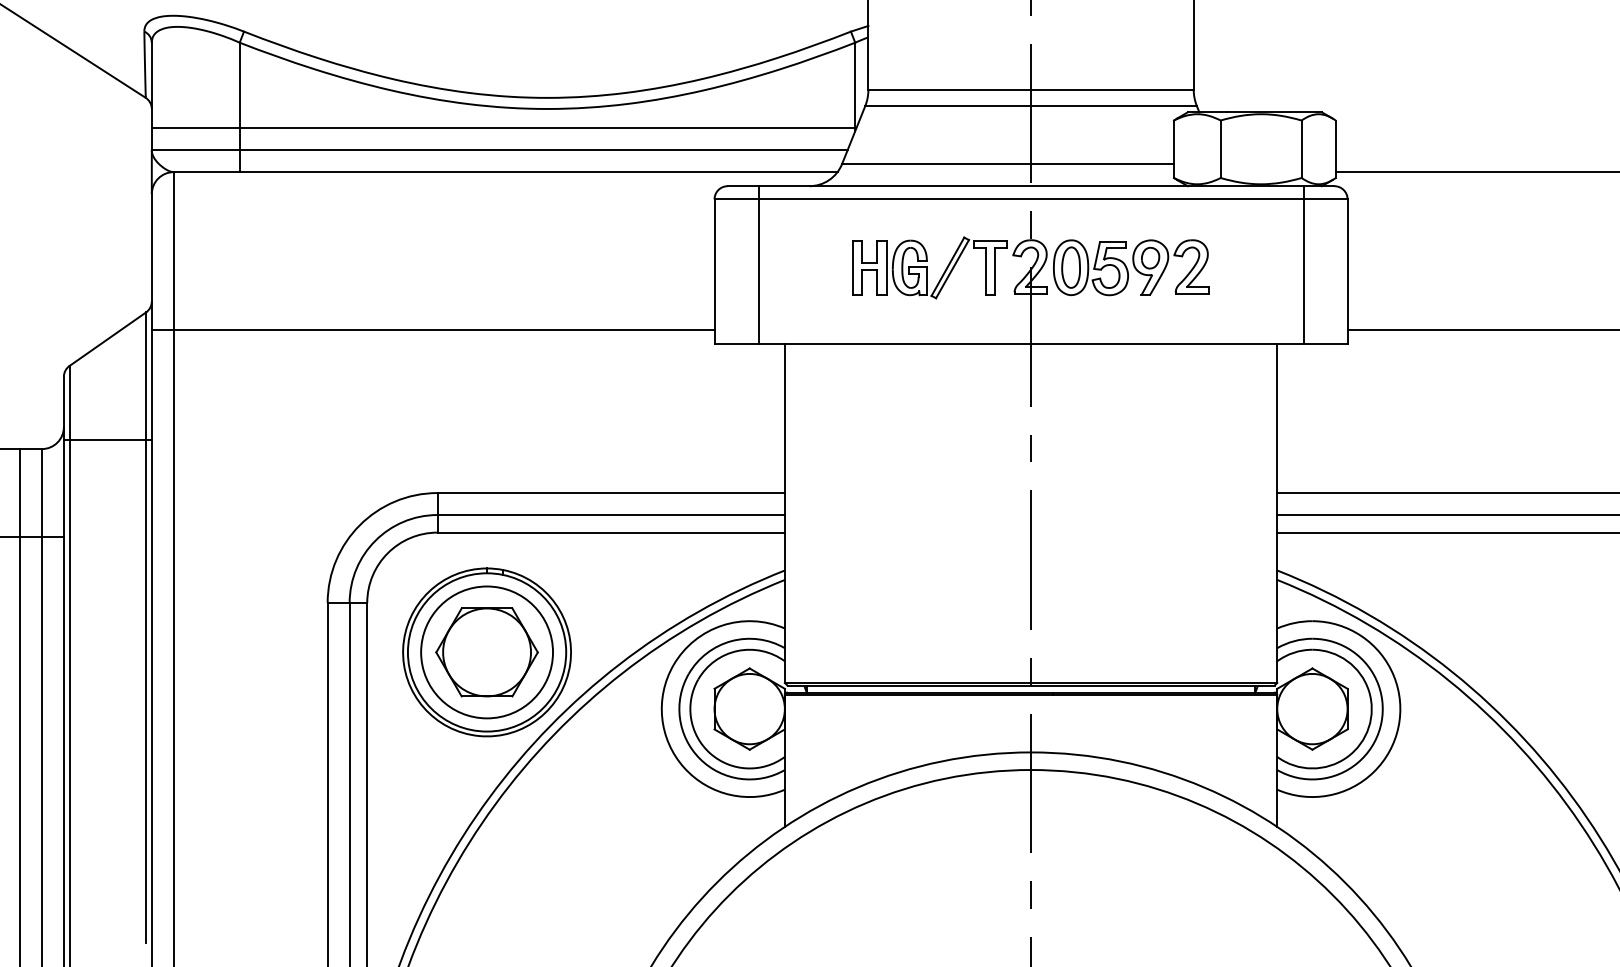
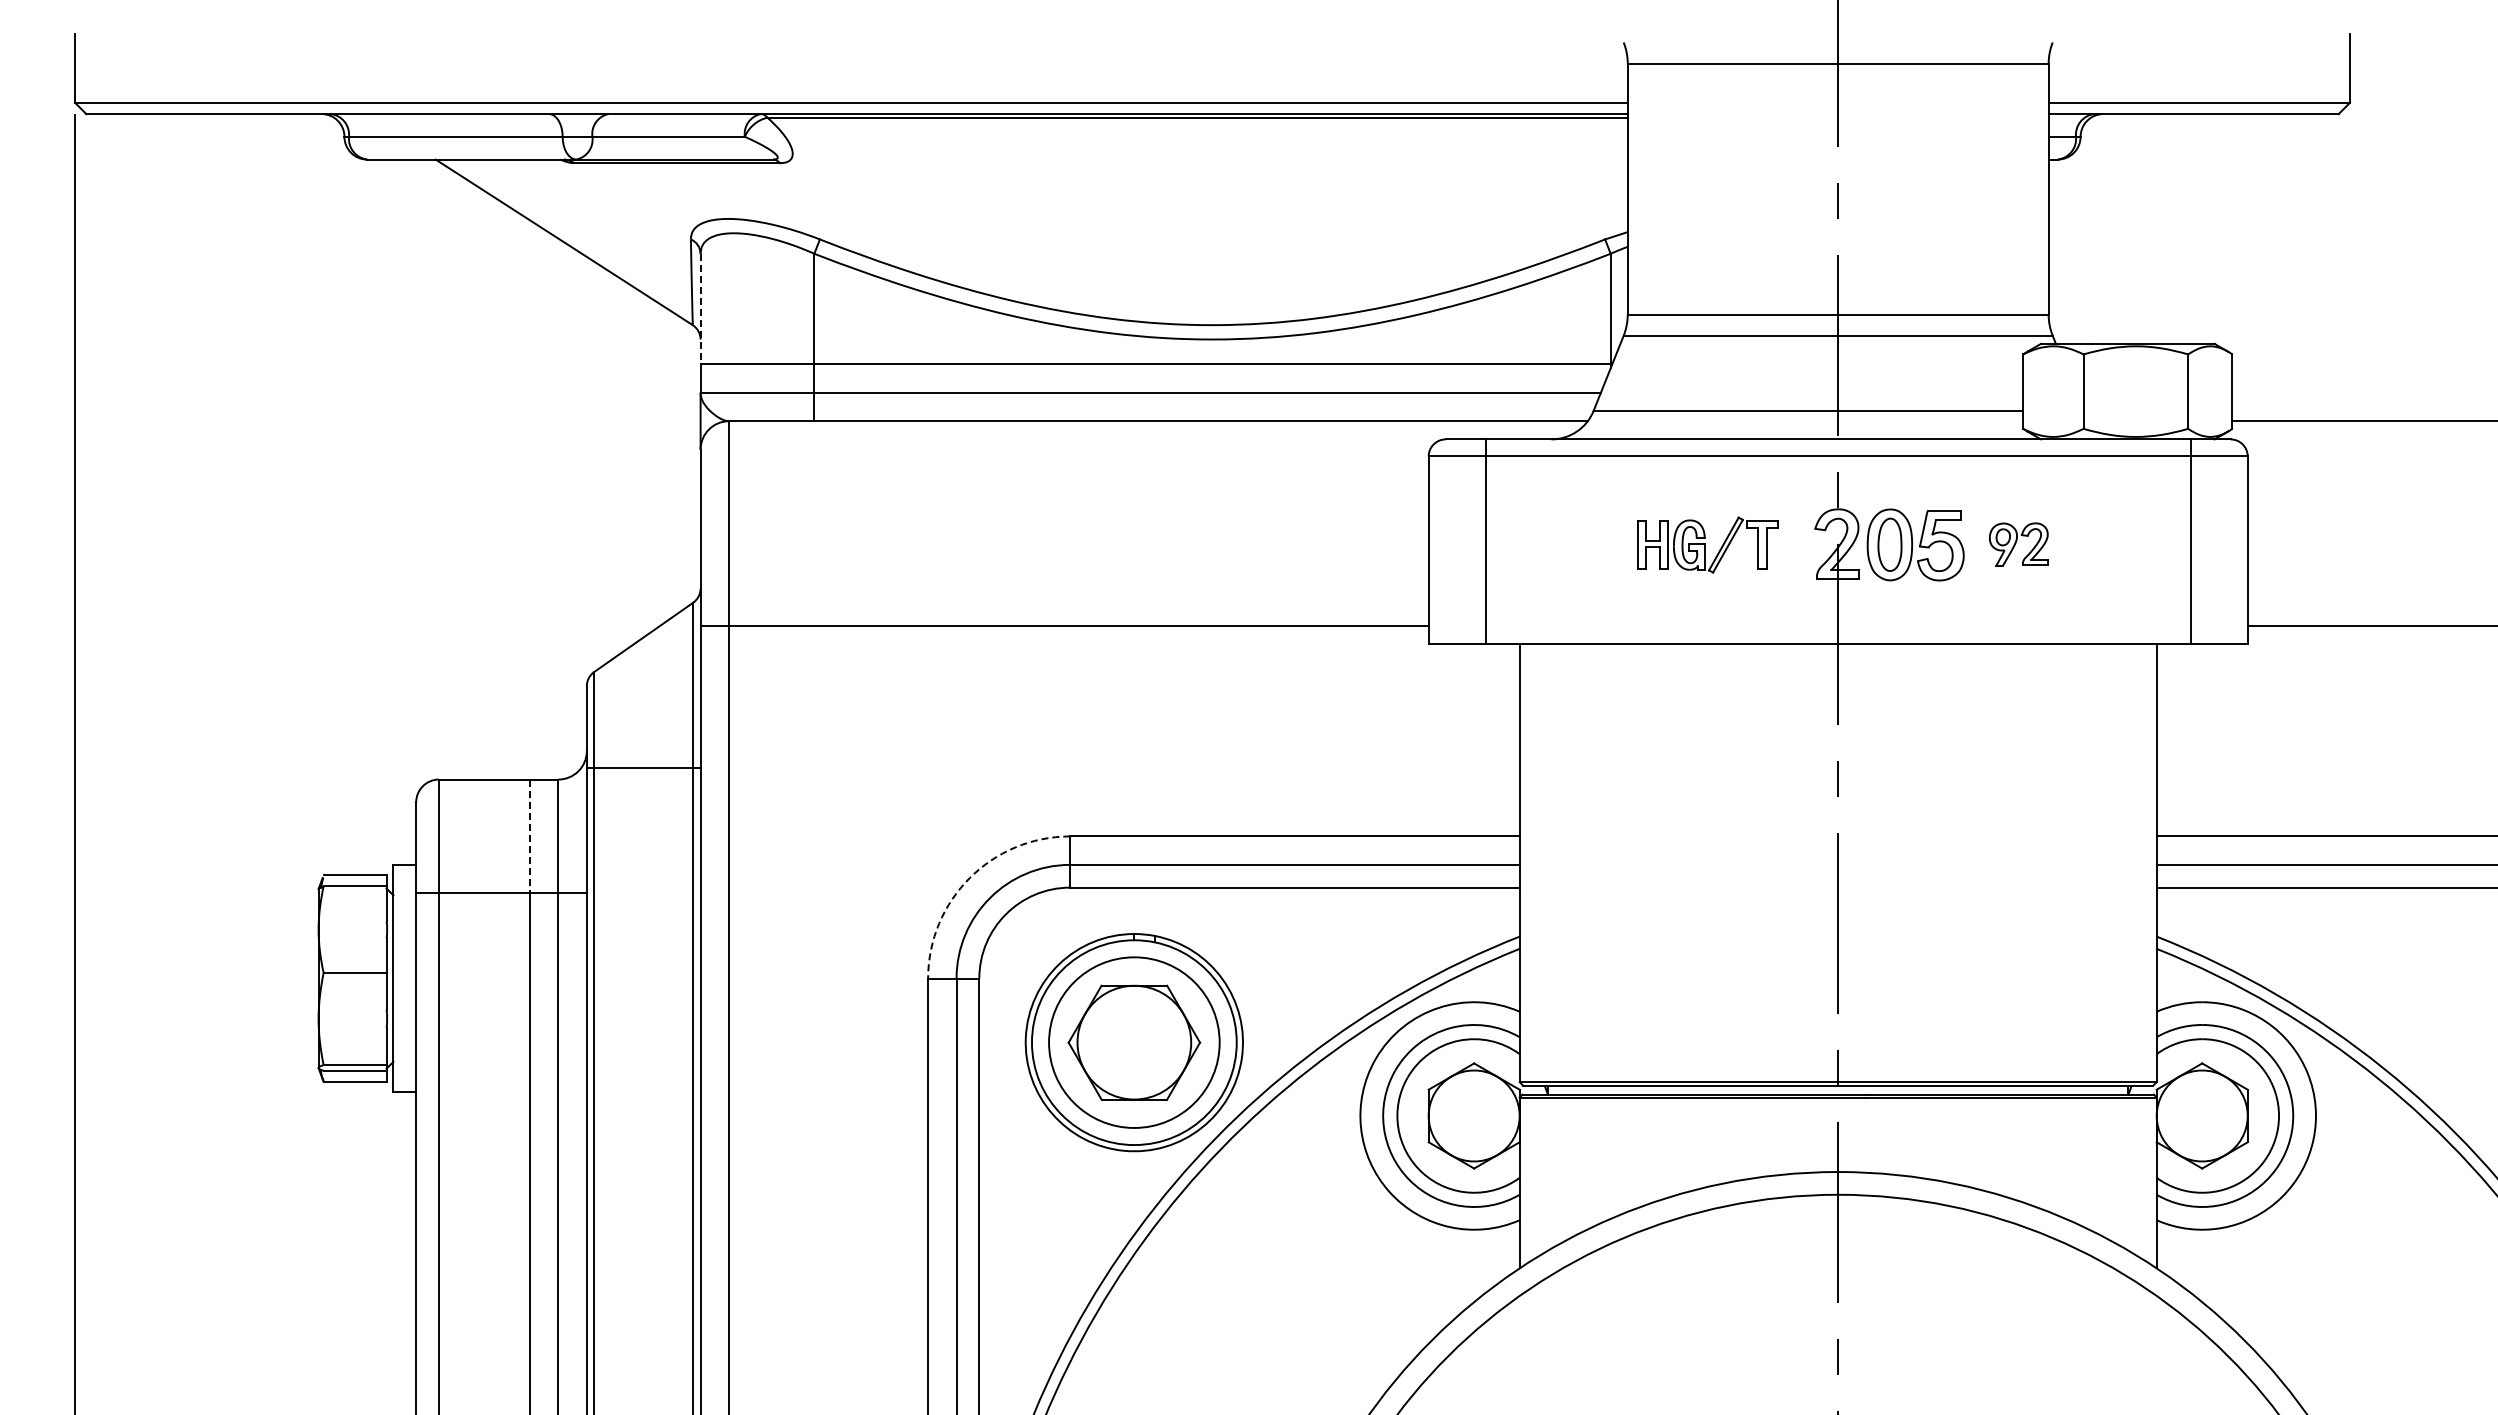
line: (151, 85) -> (700, 309), solid -> dashed
part: (930, 267) -> (1707, 544), size x0.7
part: (1170, 267) -> (2018, 544), size x0.6
line: (19, 493) -> (529, 836), solid -> dashed
arc: (359, 525) -> (969, 878), solid -> dashed

